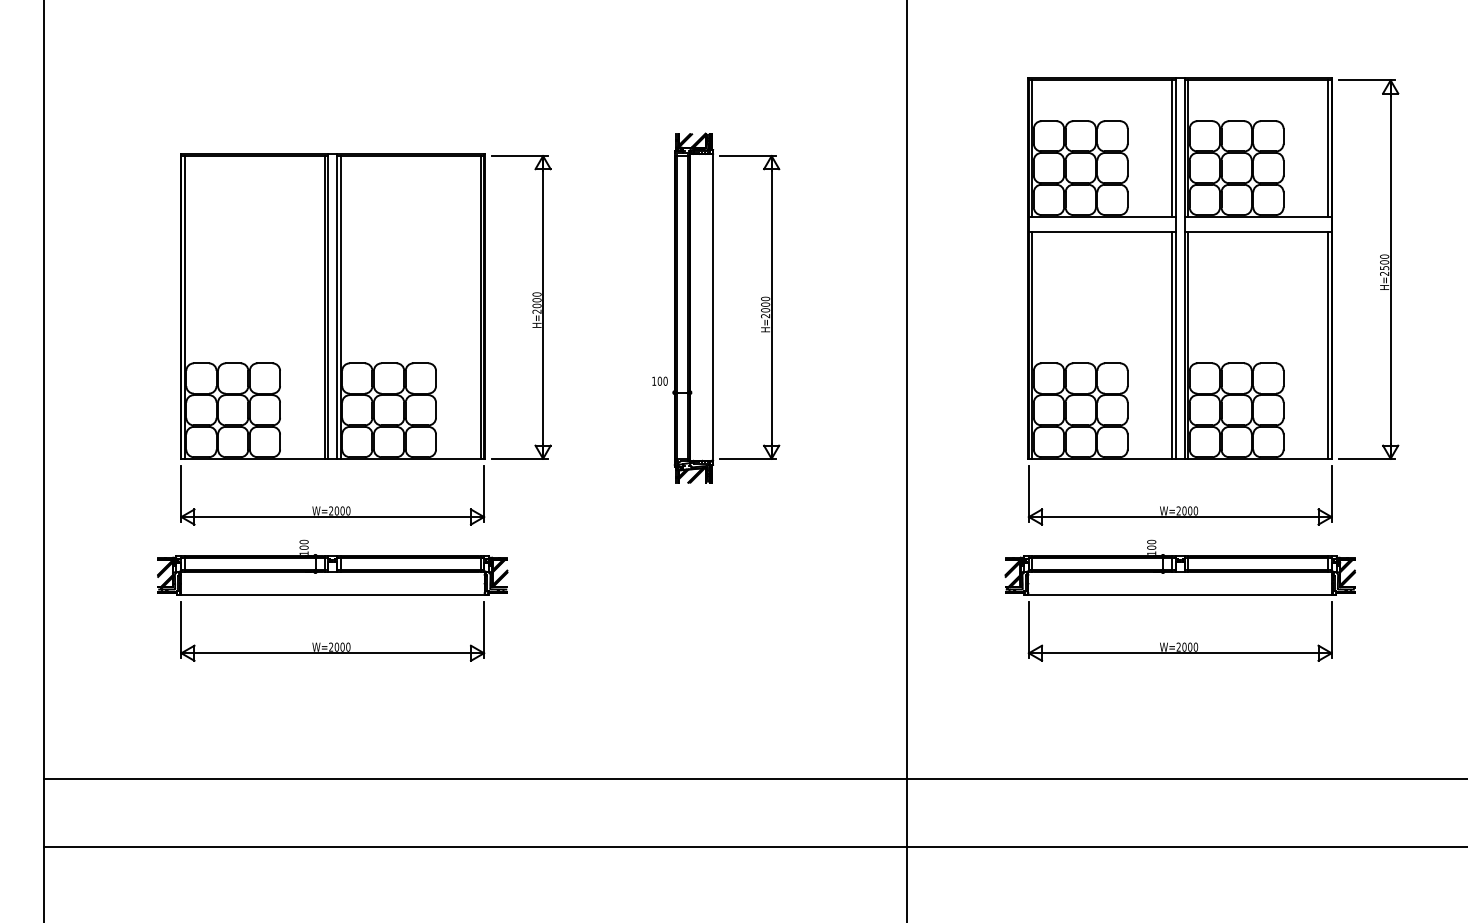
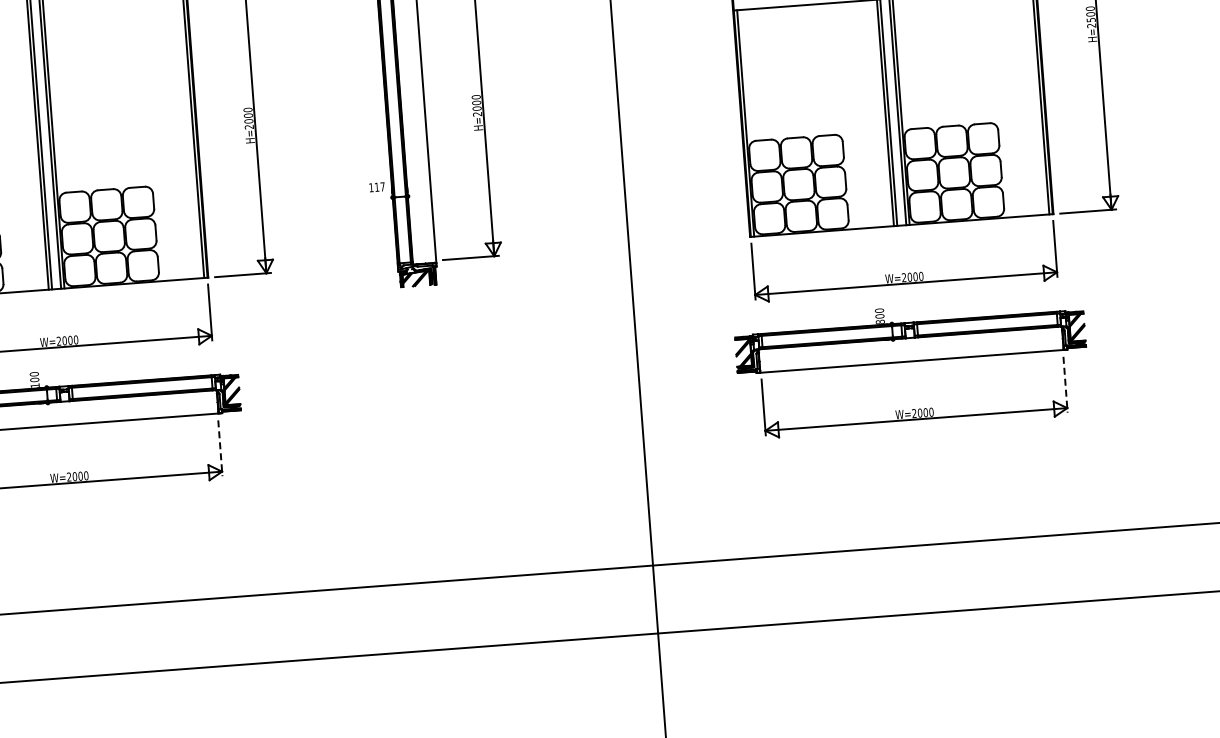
text: (662, 380) -> (379, 186), 100 -> 117
text: (1151, 552) -> (880, 321), 100 -> 800
line: (484, 629) -> (220, 447), solid -> dashed
line: (1331, 629) -> (1065, 384), solid -> dashed

